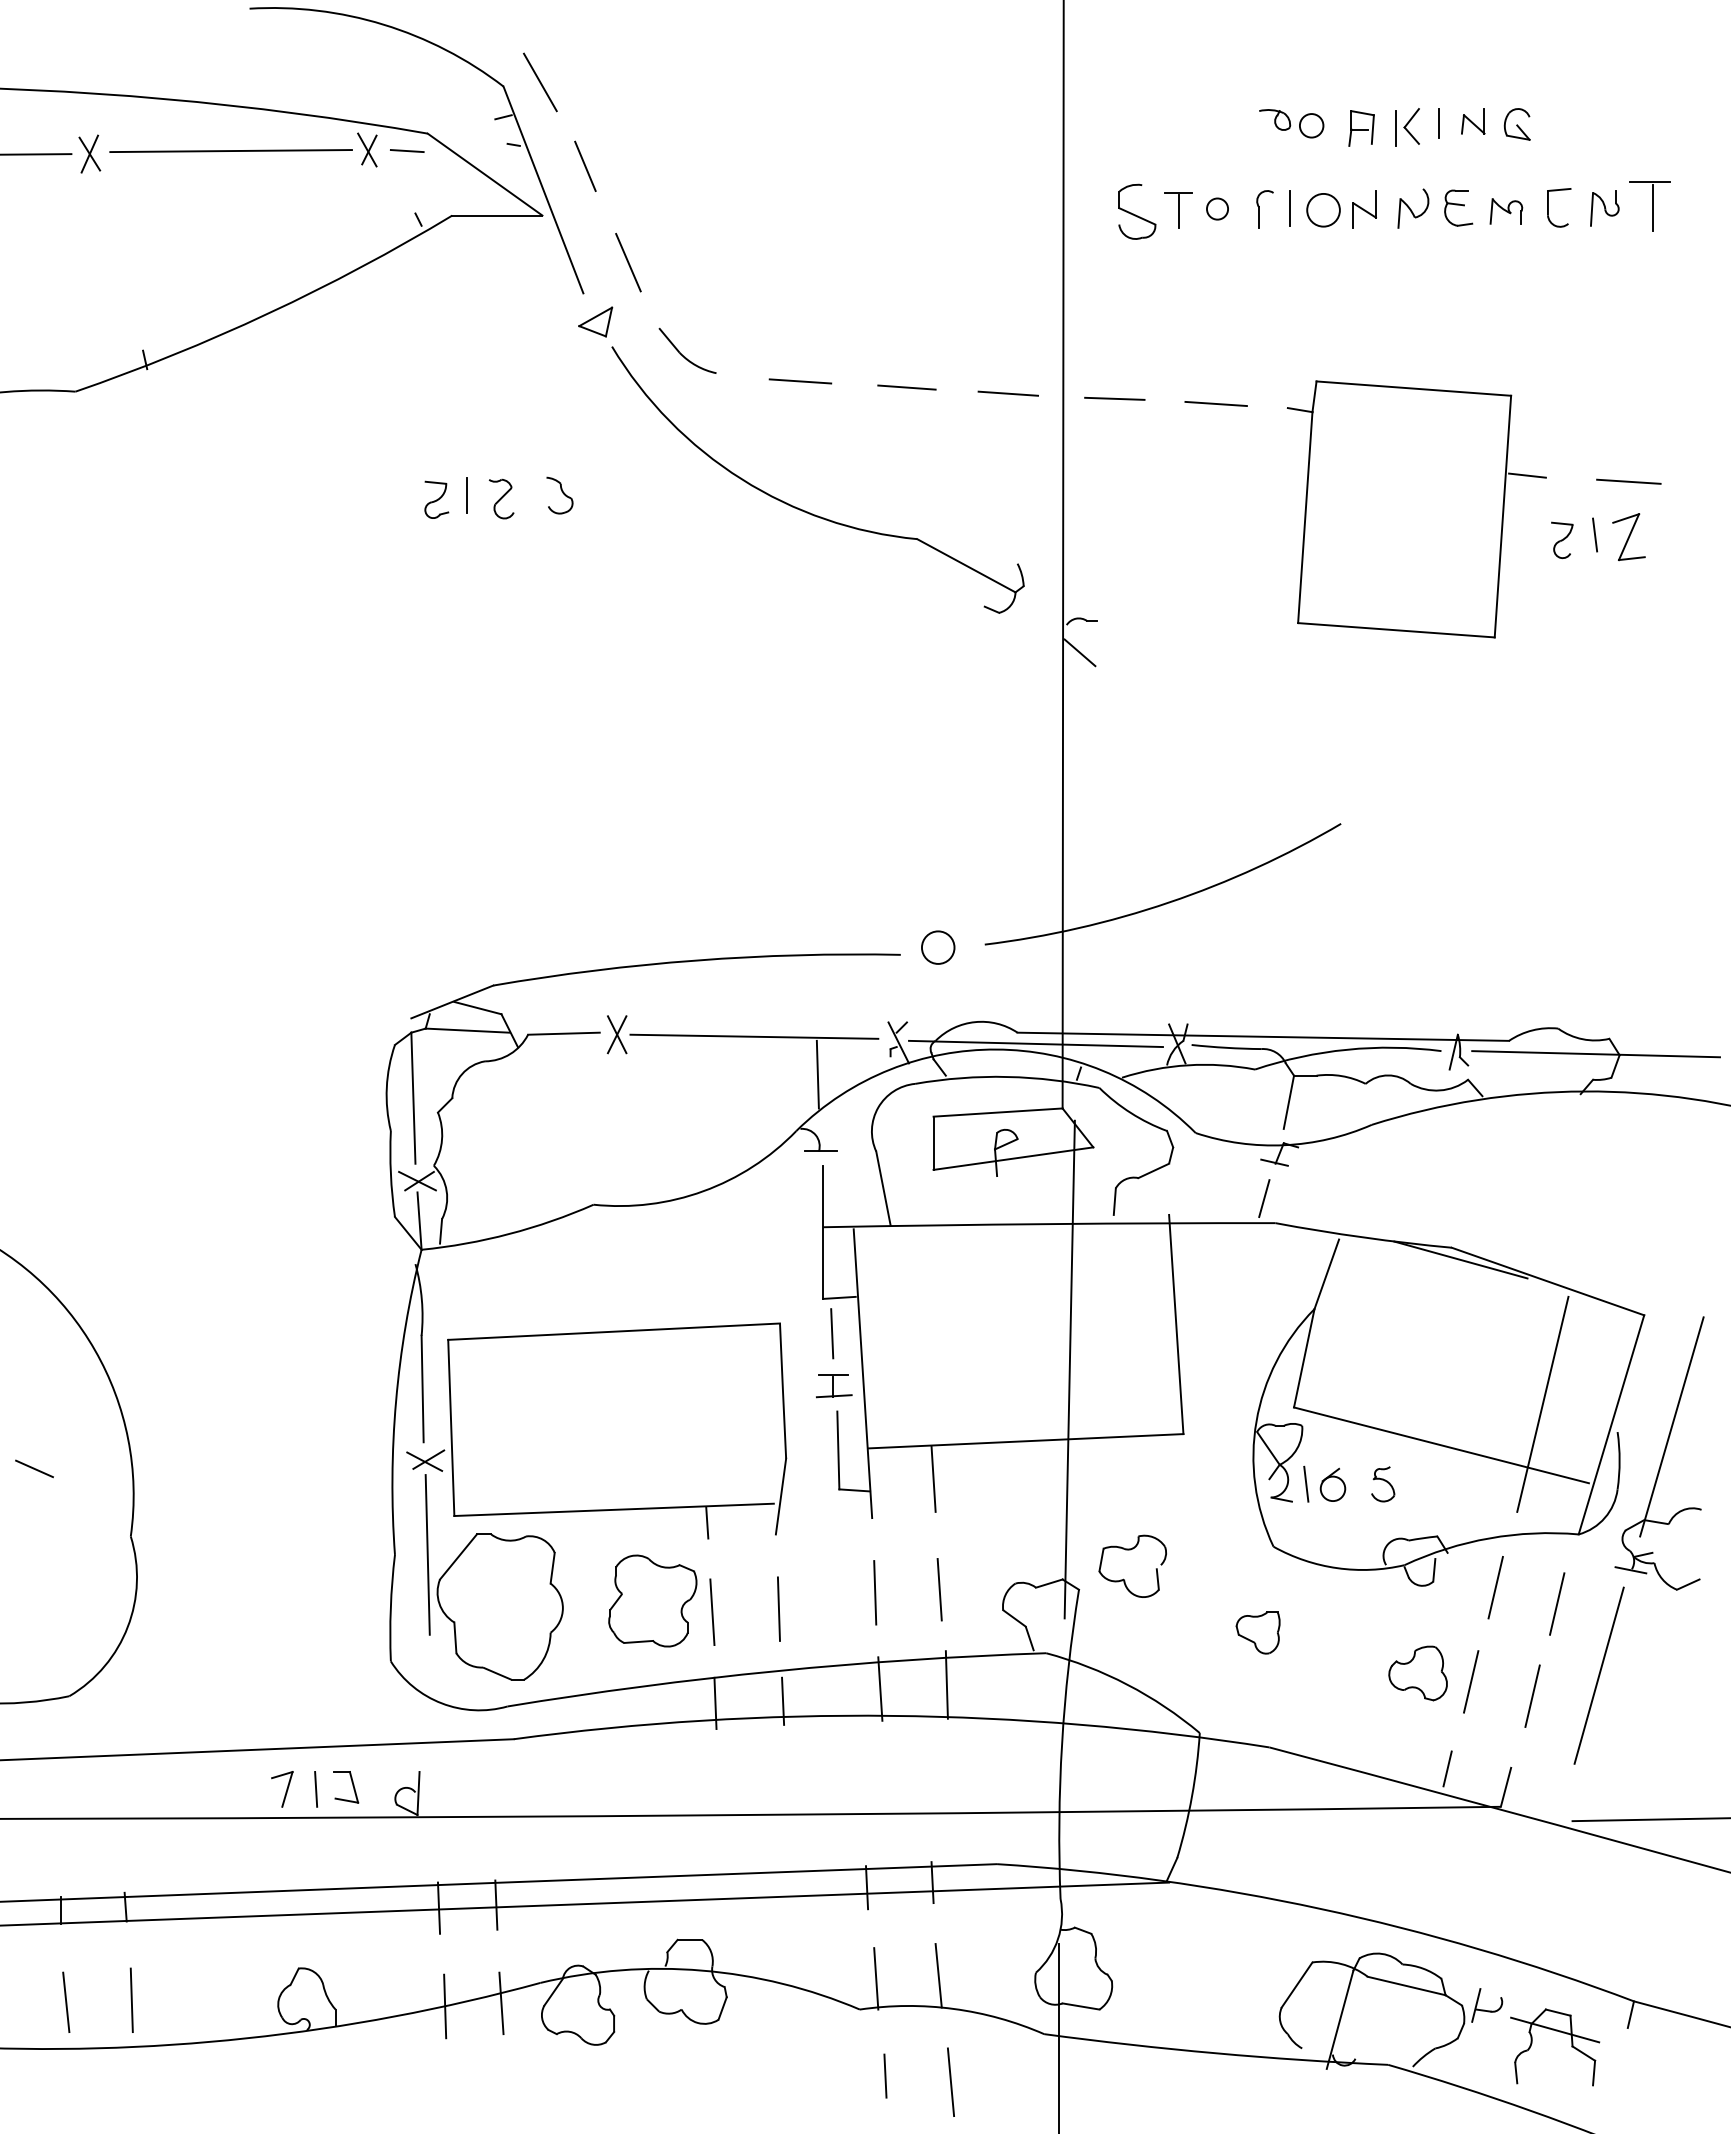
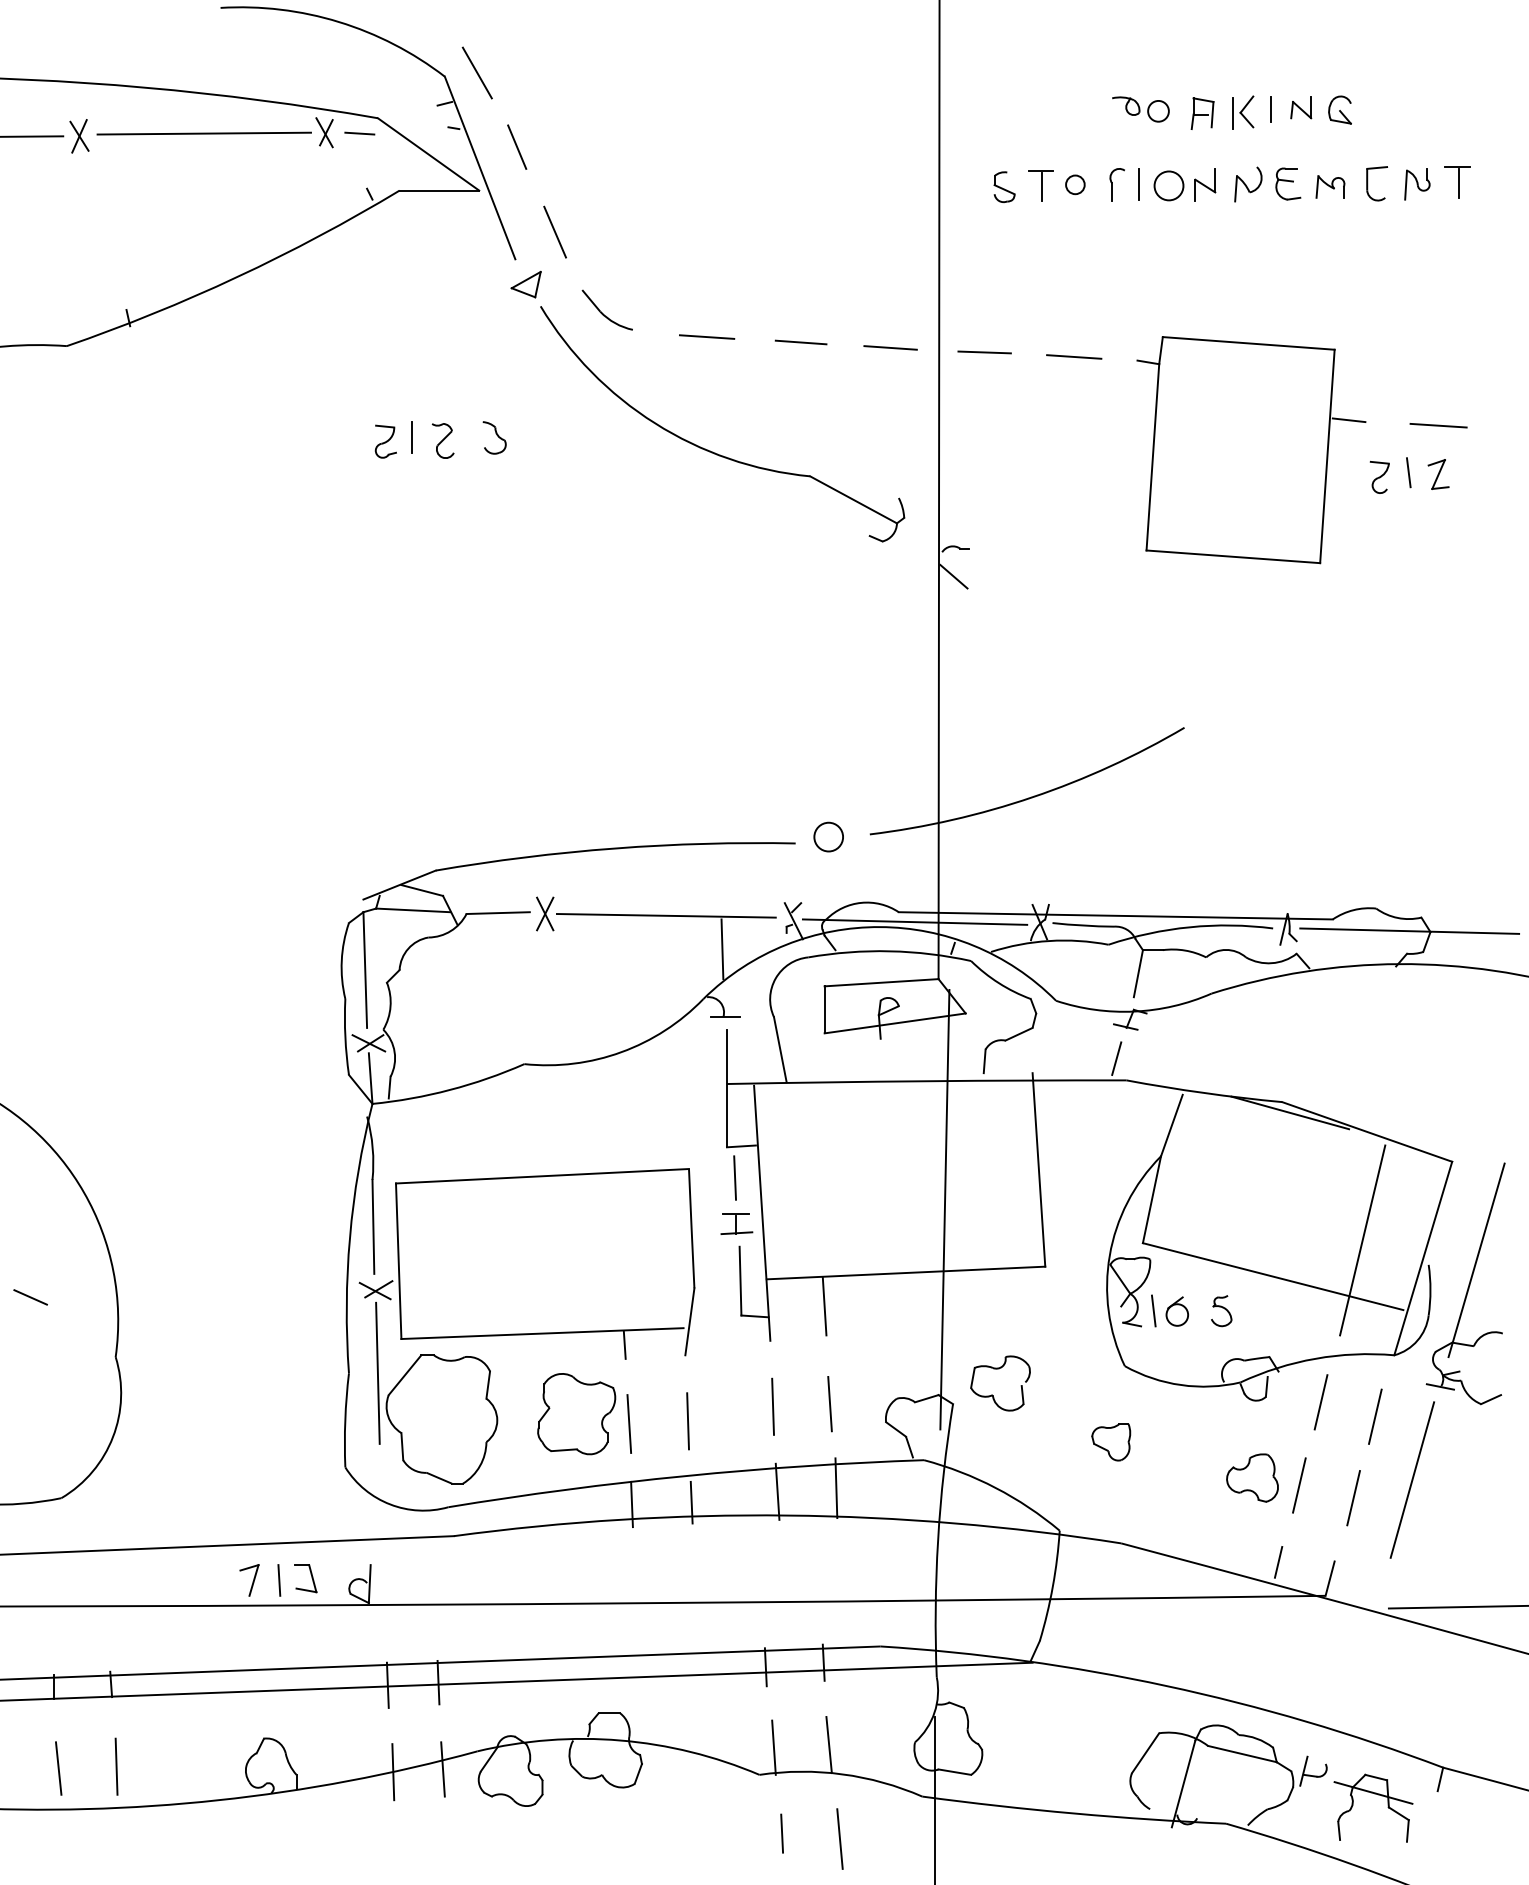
part: (1650, 206) -> (1457, 182), size x0.71
part: (1137, 211) -> (1004, 187), size x0.62
part: (1628, 536) -> (1438, 474), size x0.71

